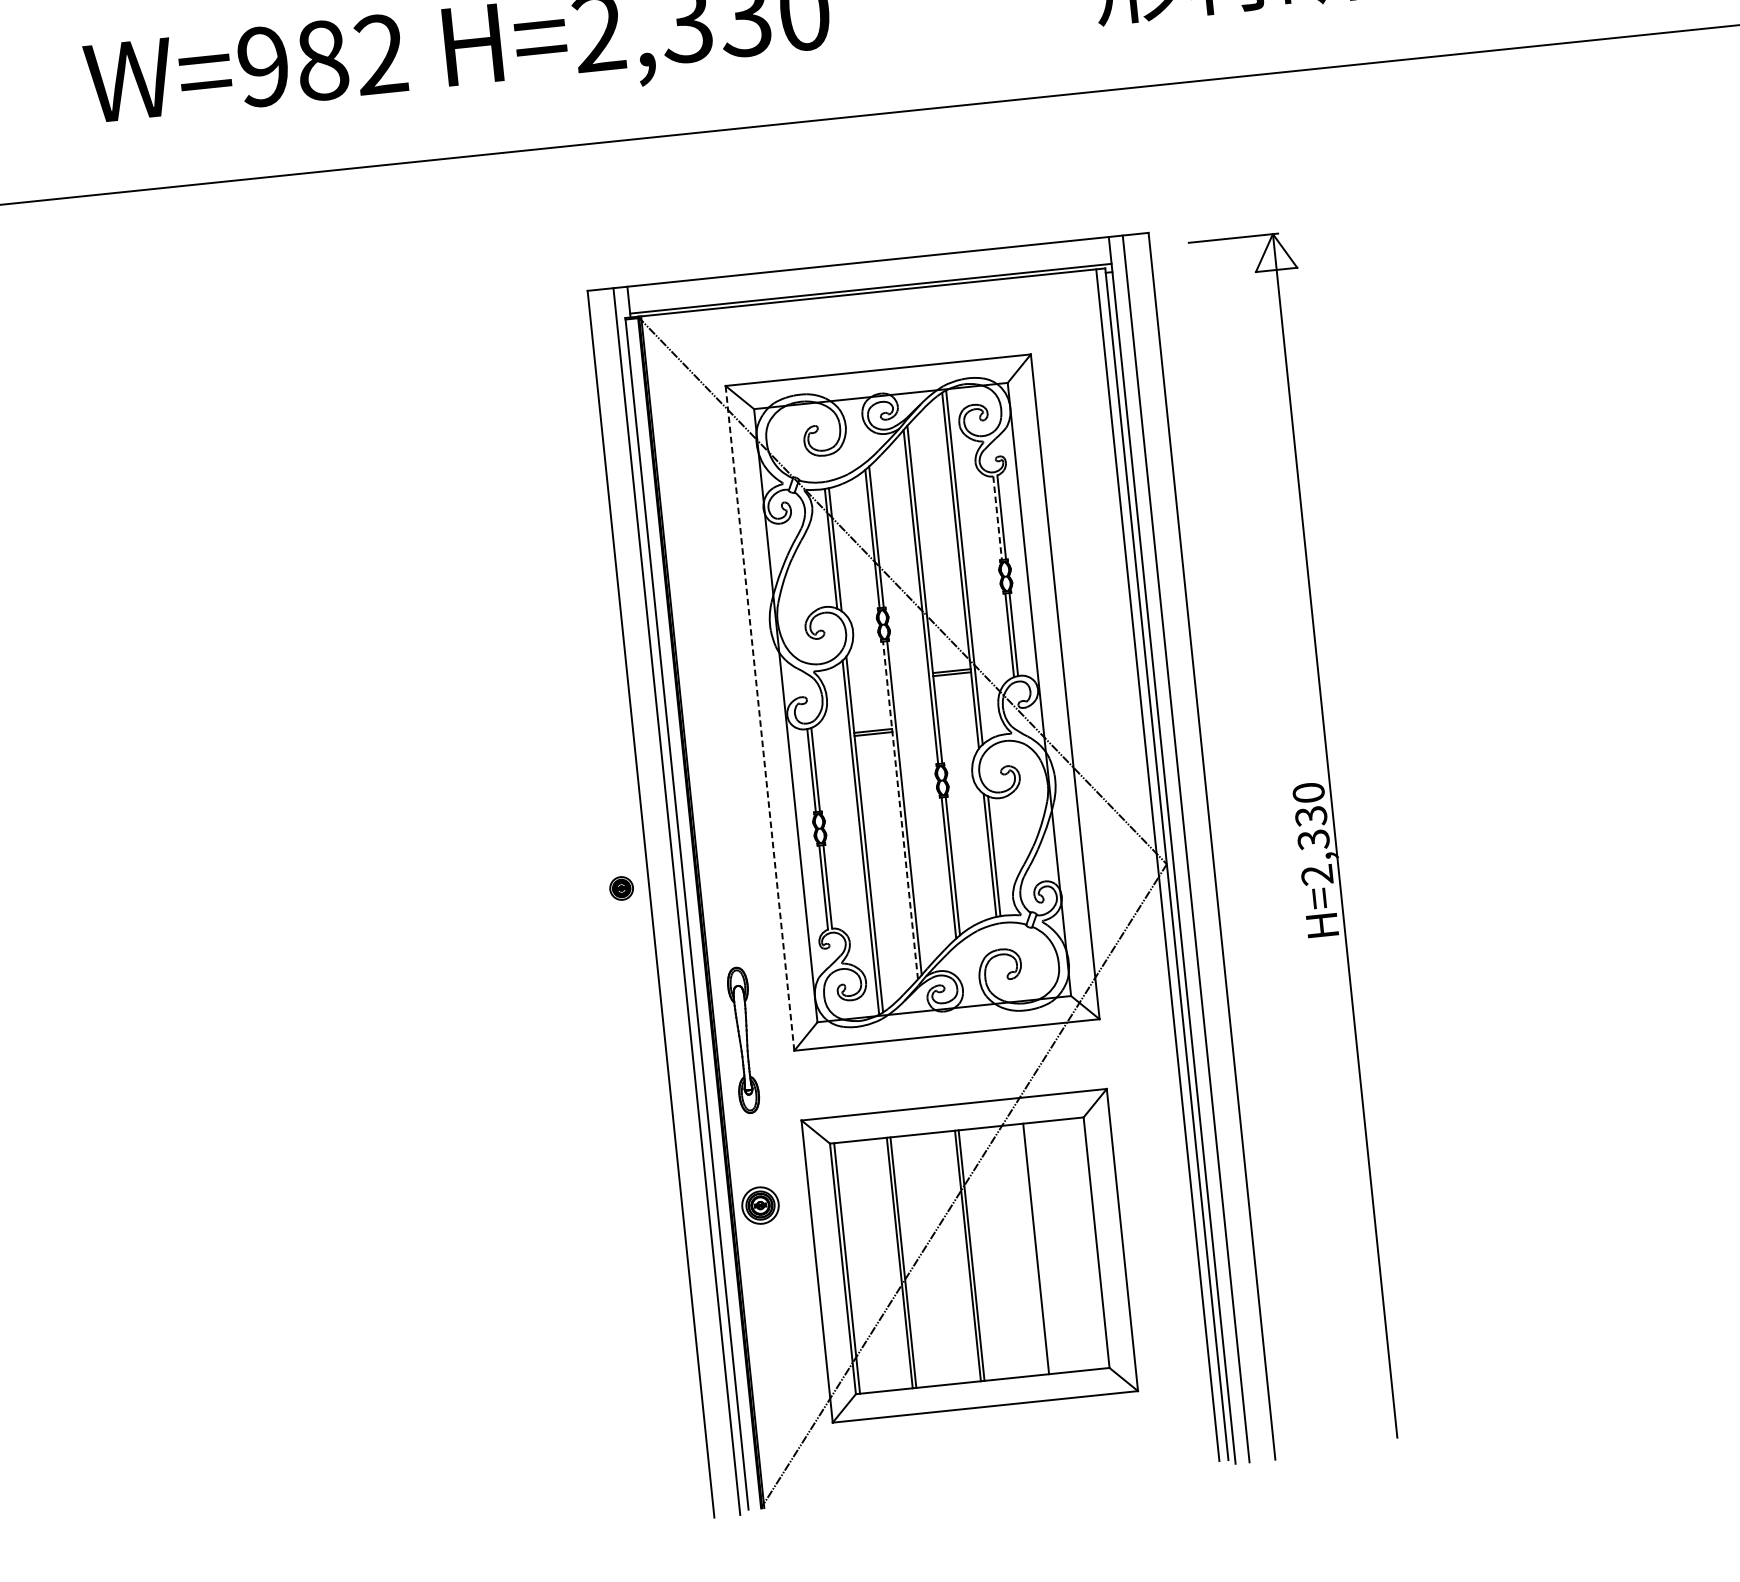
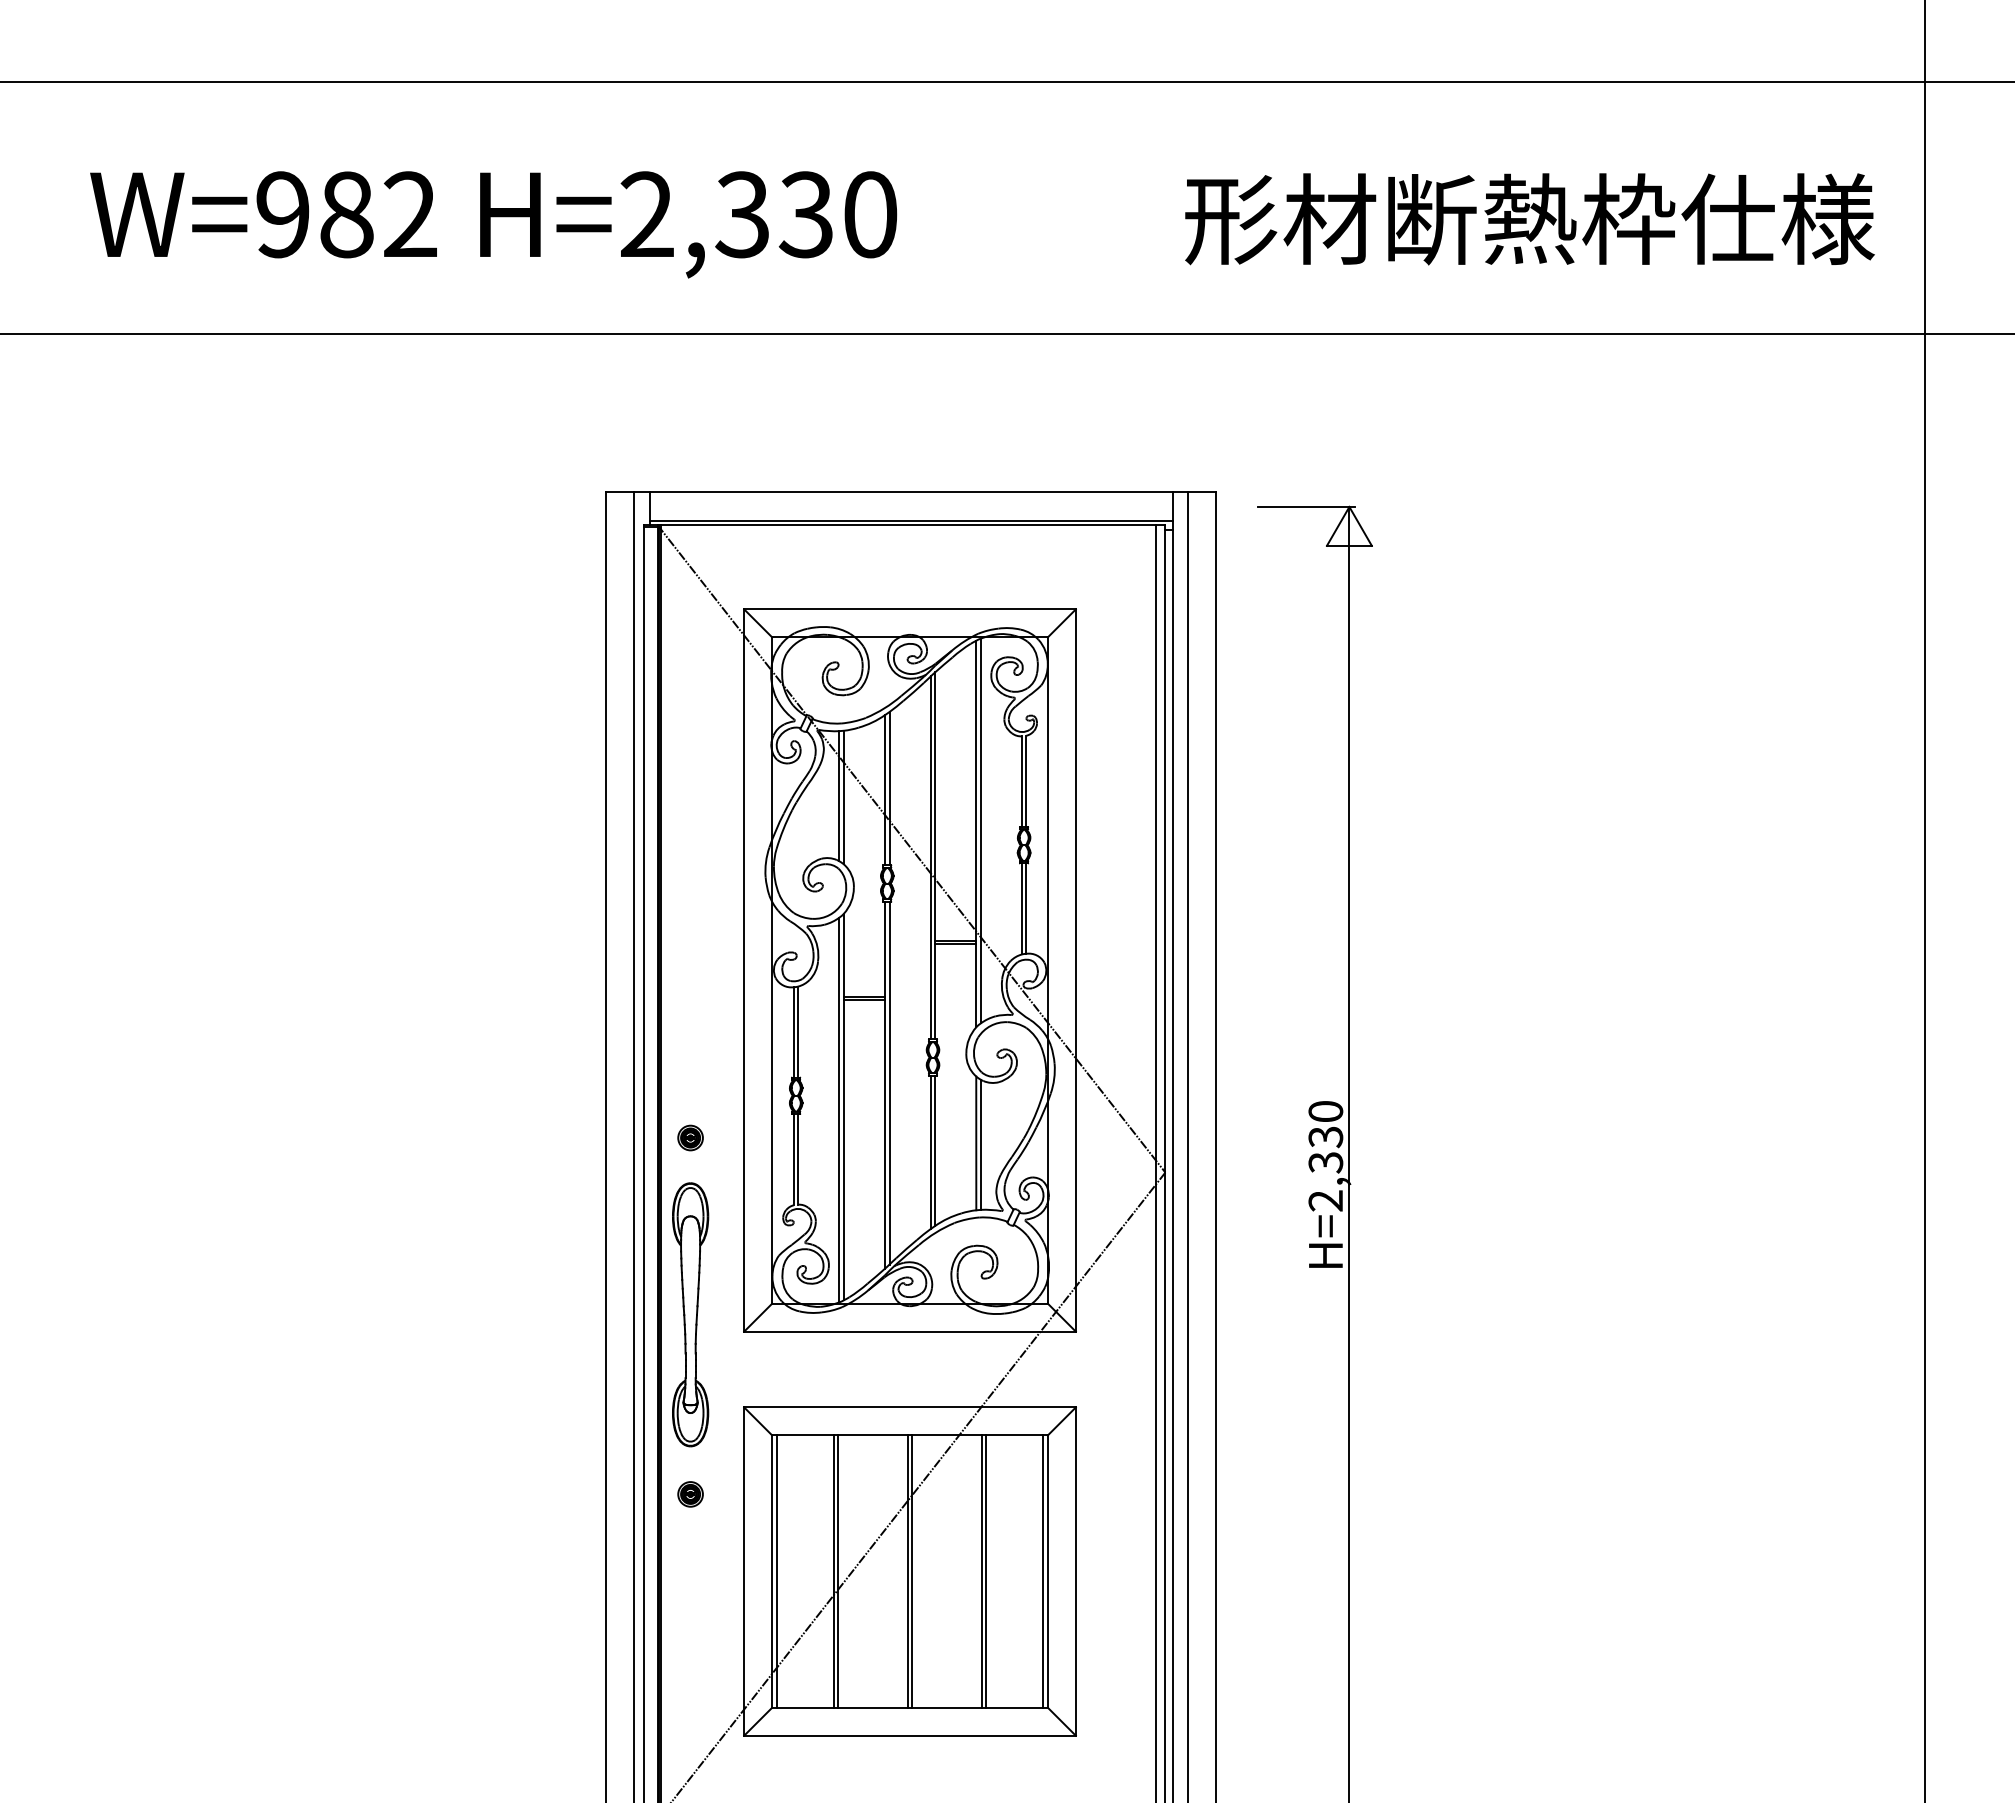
line: (997, 518) -> (1021, 782), dashed -> solid
line: (760, 718) -> (744, 970), dashed -> solid
line: (900, 810) -> (885, 1085), dashed -> solid
part: (621, 888) -> (690, 1137), moved
part: (743, 1040) -> (690, 1314), size x1.67
part: (760, 1205) -> (690, 1494), size x0.62
line: (1092, 1243) -> (1043, 1571), added
line: (1040, 1248) -> (986, 1571), added

